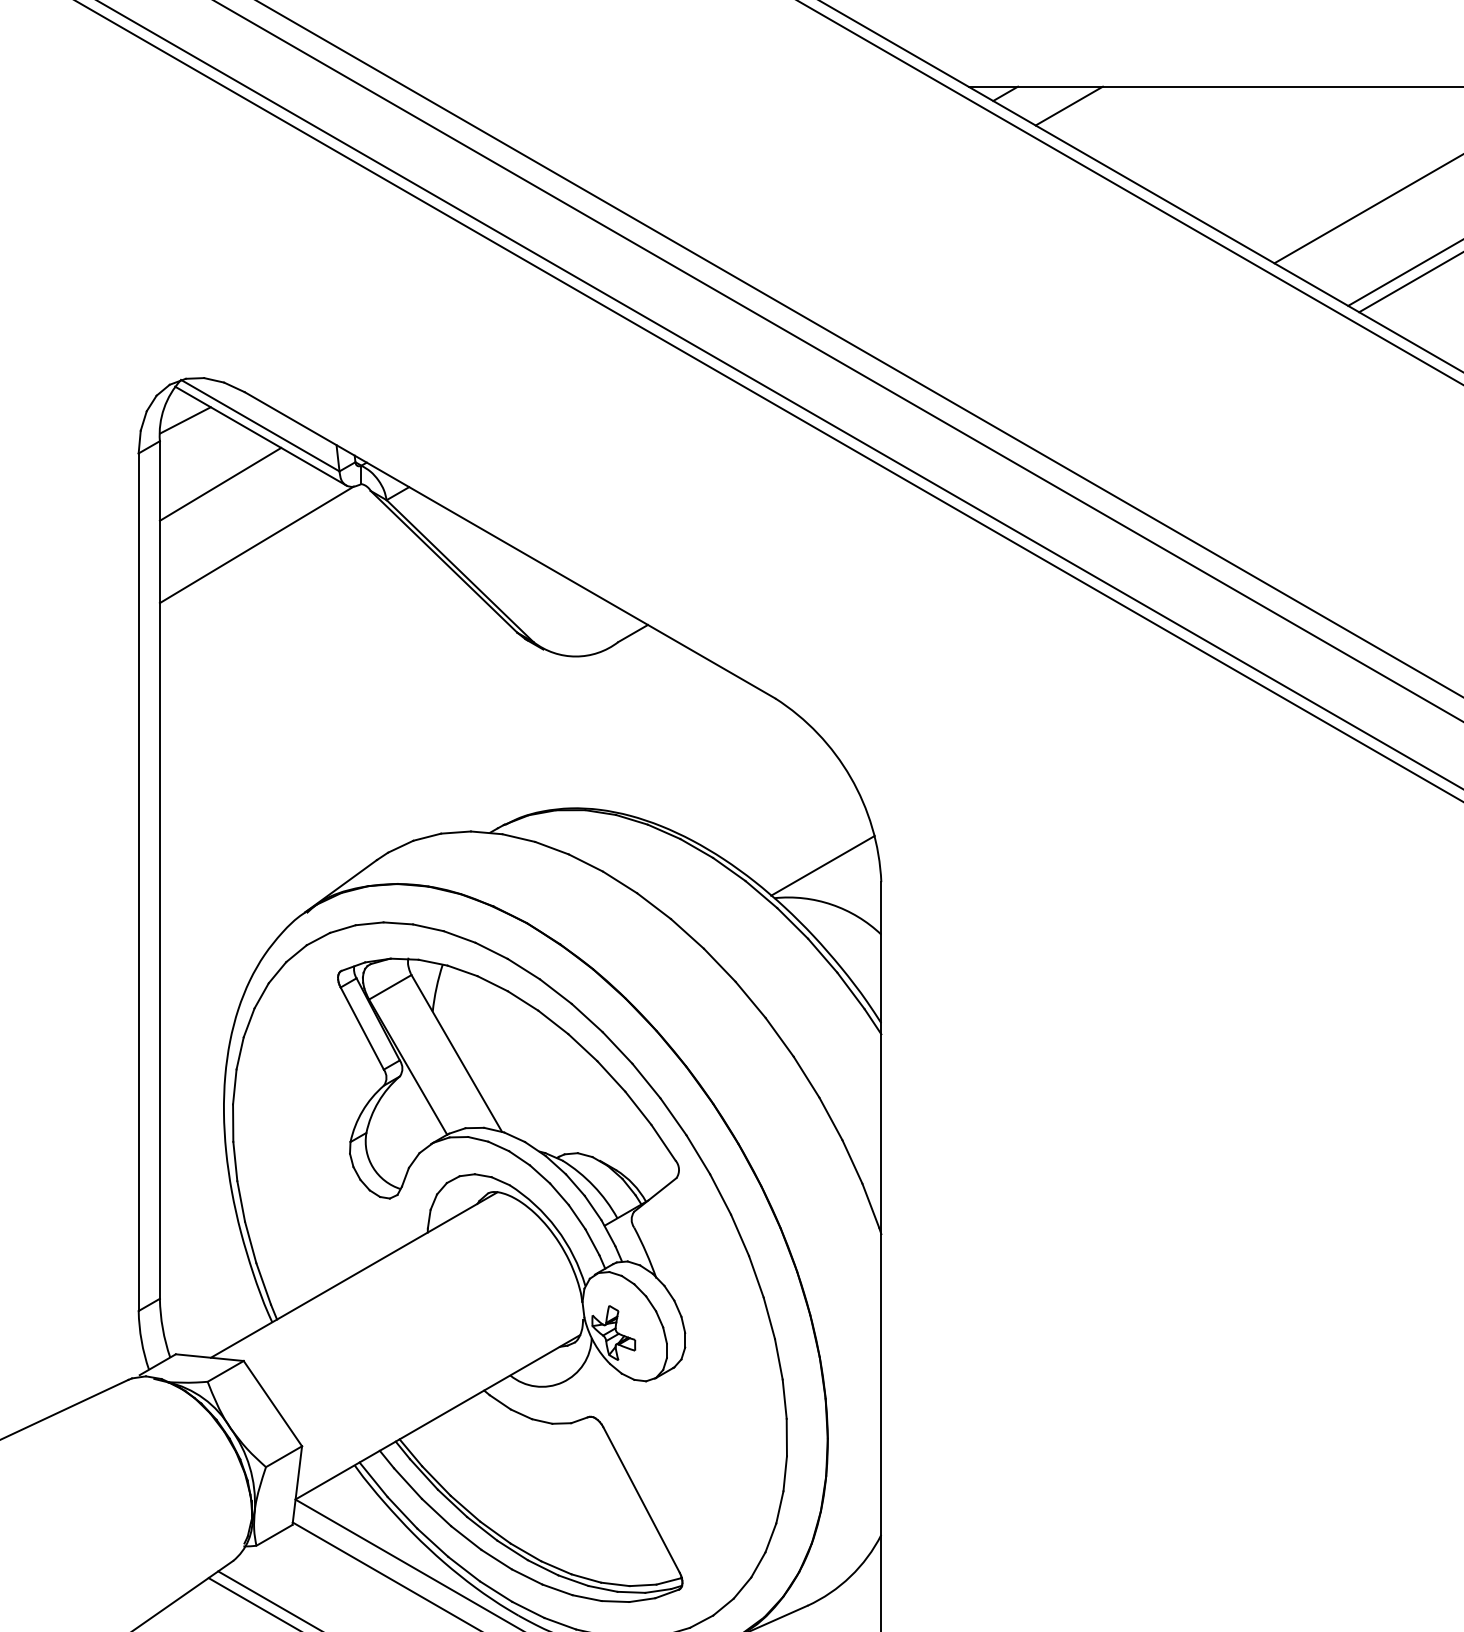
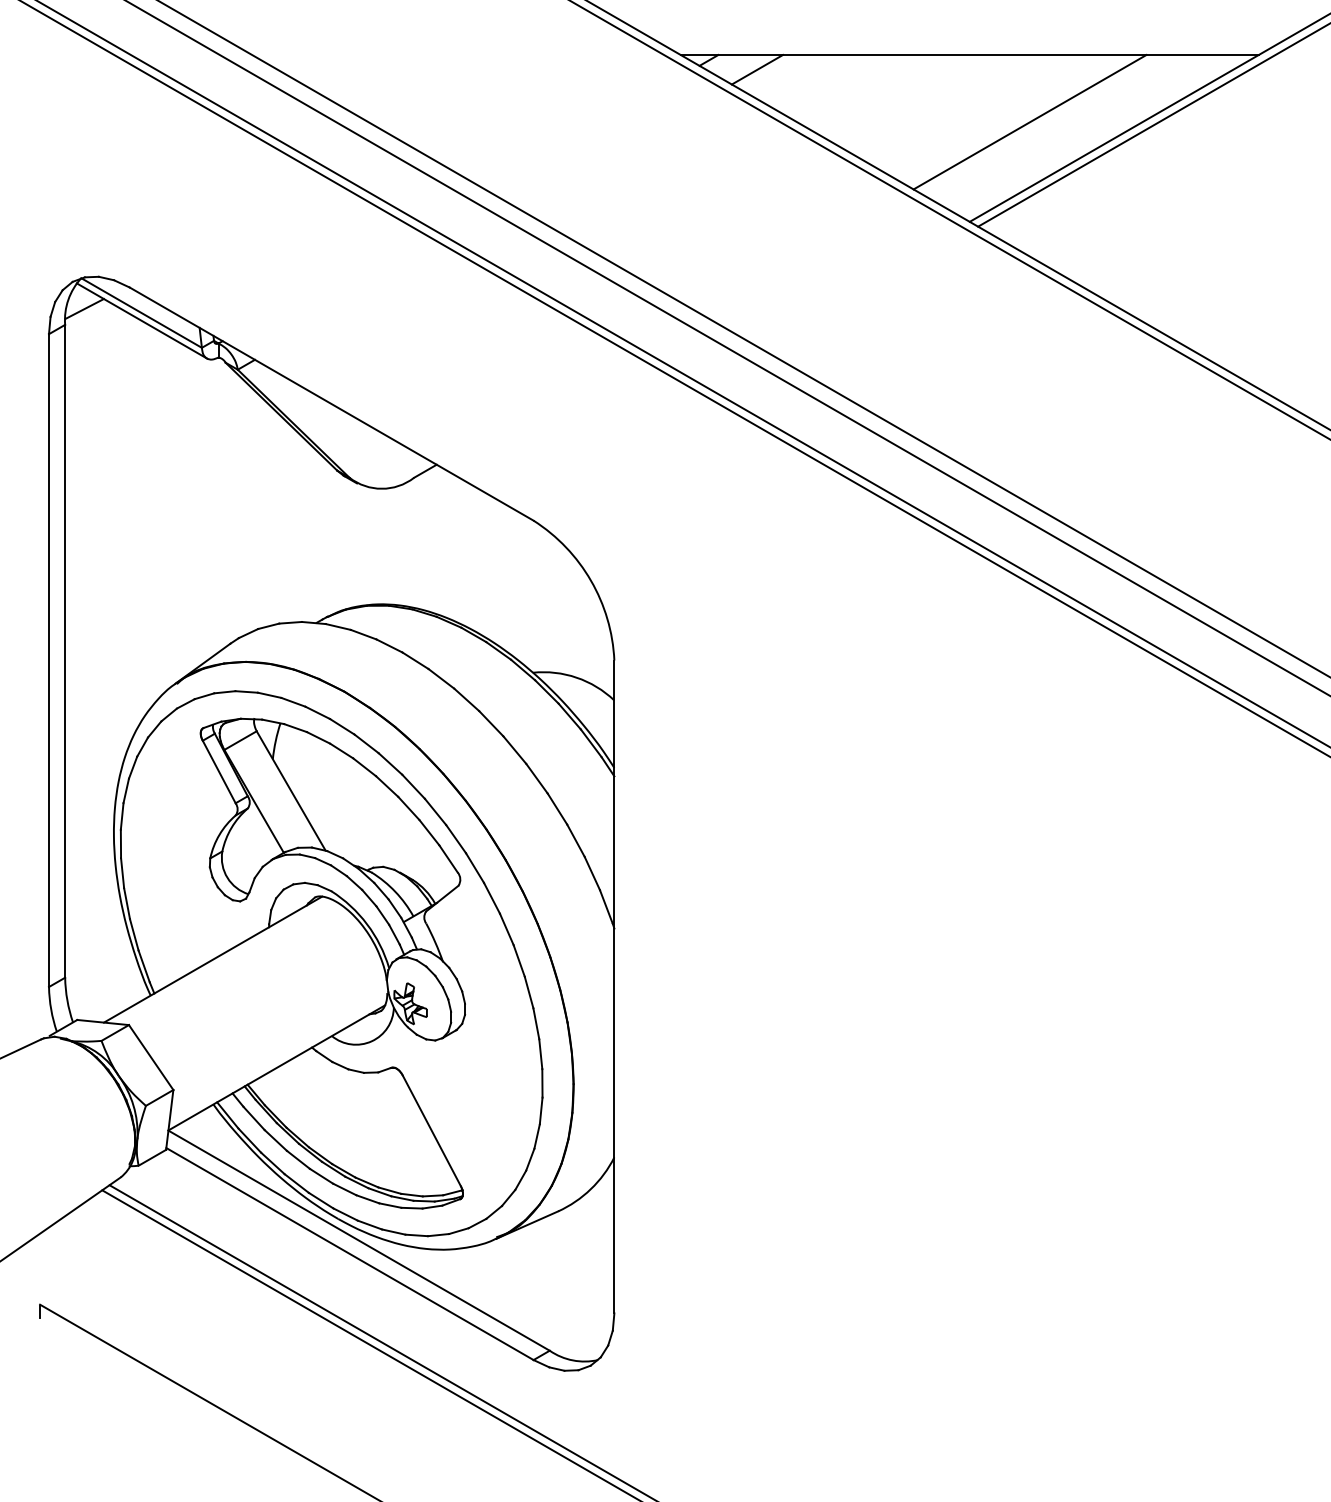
line: (220, 484) -> (111, 357), removed
line: (256, 544) -> (138, 403), removed
line: (822, 865) -> (569, 647), removed

